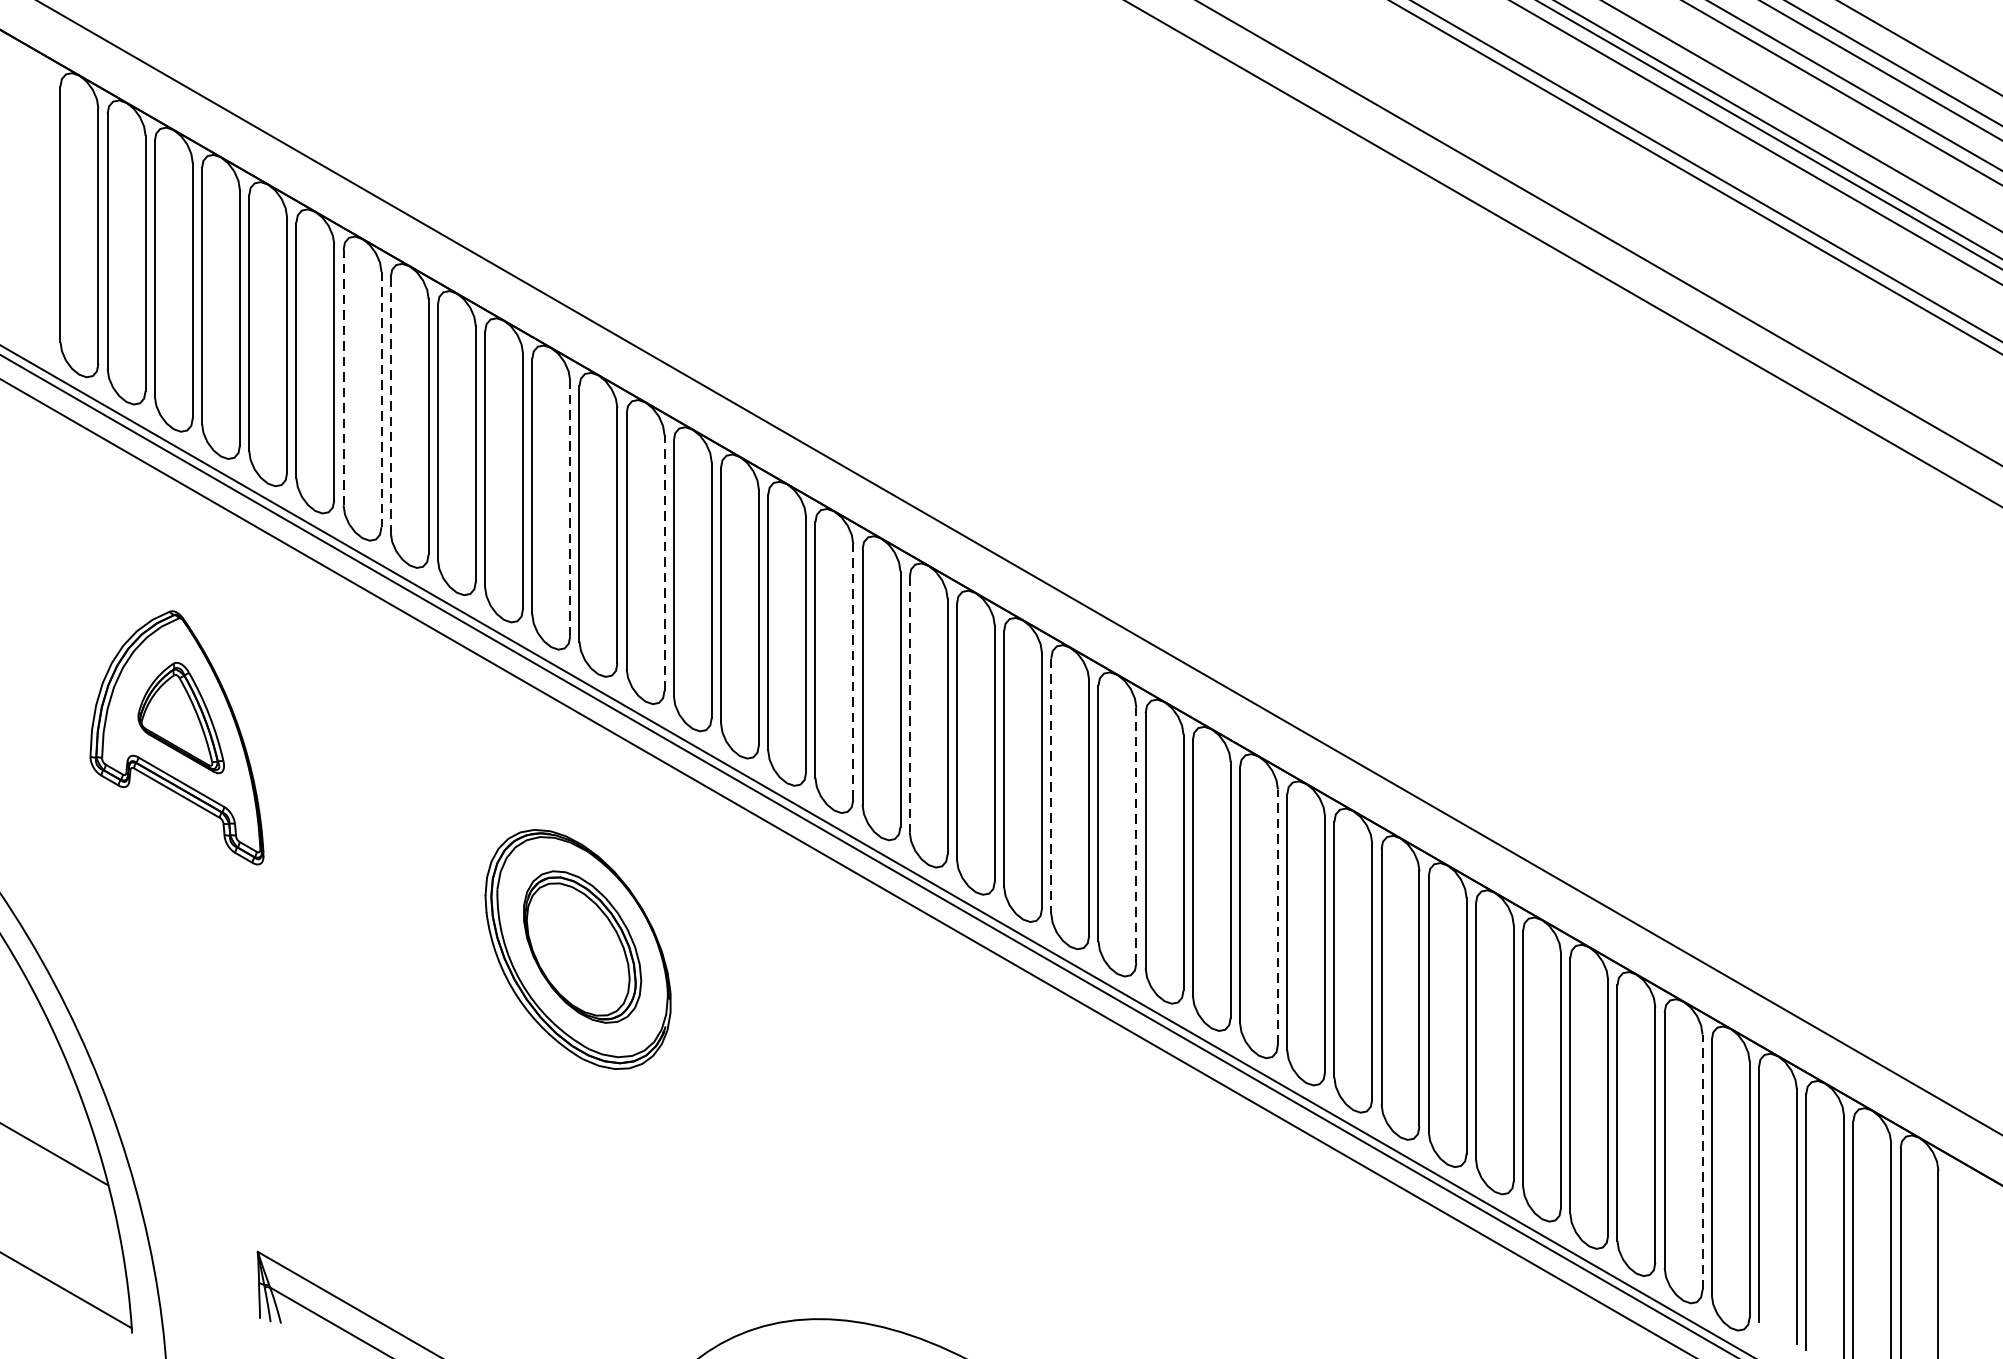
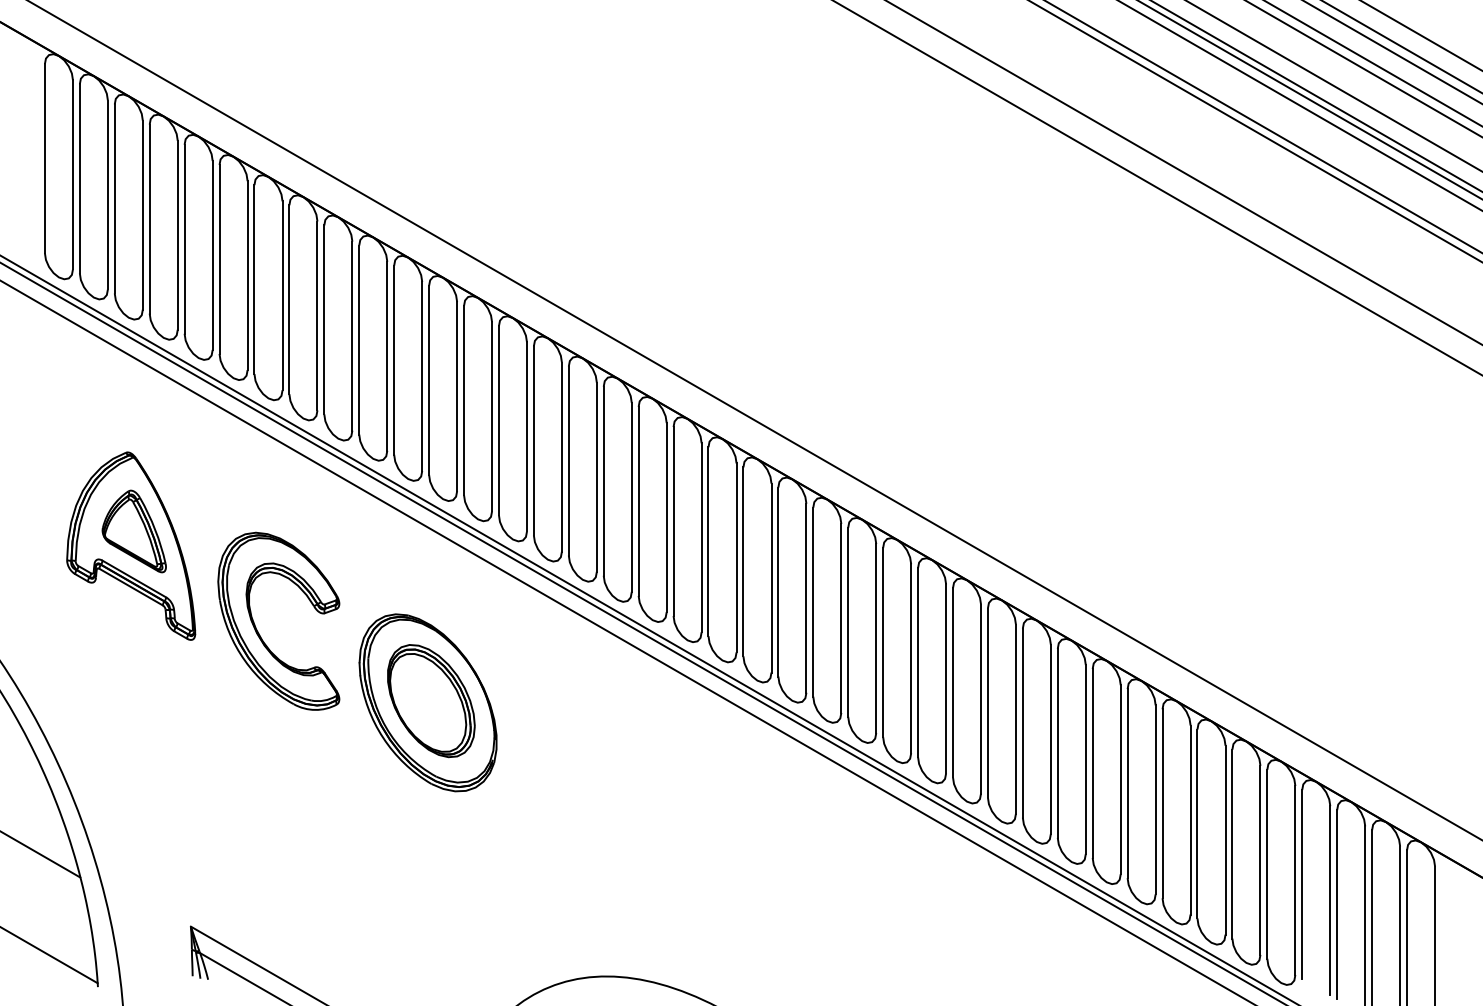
line: (343, 377) -> (254, 279), dashed -> solid
line: (381, 400) -> (282, 296), dashed -> solid
line: (390, 405) -> (289, 300), dashed -> solid
line: (570, 507) -> (422, 375), dashed -> solid
line: (665, 562) -> (492, 416), dashed -> solid
line: (852, 670) -> (631, 496), dashed -> solid
line: (909, 705) -> (673, 522), dashed -> solid
line: (1051, 786) -> (778, 582), dashed -> solid
line: (1136, 834) -> (841, 617), dashed -> solid
part: (349, 853) -> (258, 631), added
line: (1278, 916) -> (946, 678), dashed -> solid
line: (1702, 1161) -> (1260, 859), dashed -> solid

